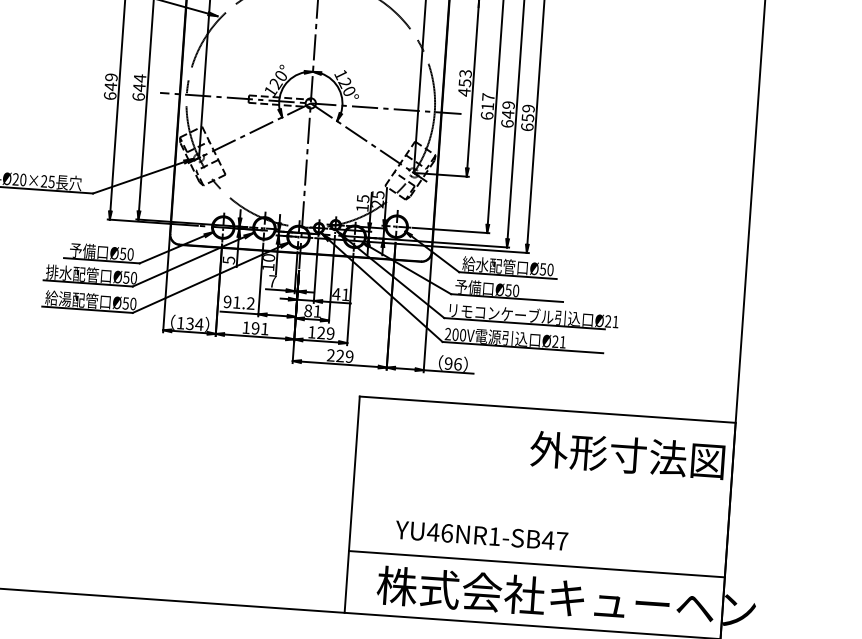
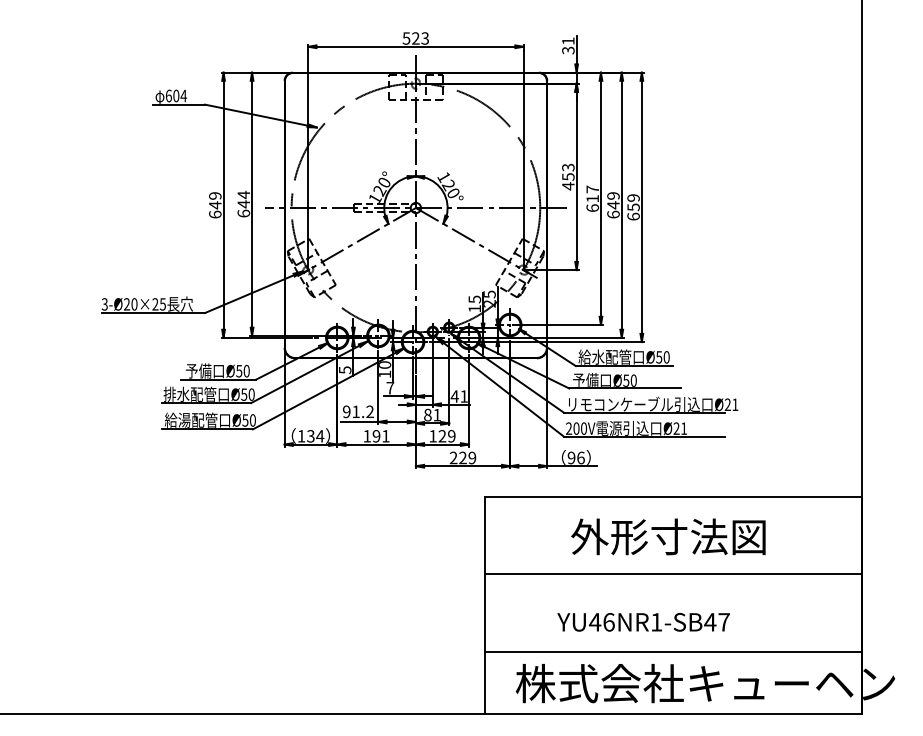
text: (627, 454) -> (668, 536), moved
line: (542, 487) -> (673, 574), added
text: (481, 535) -> (643, 622), moved

